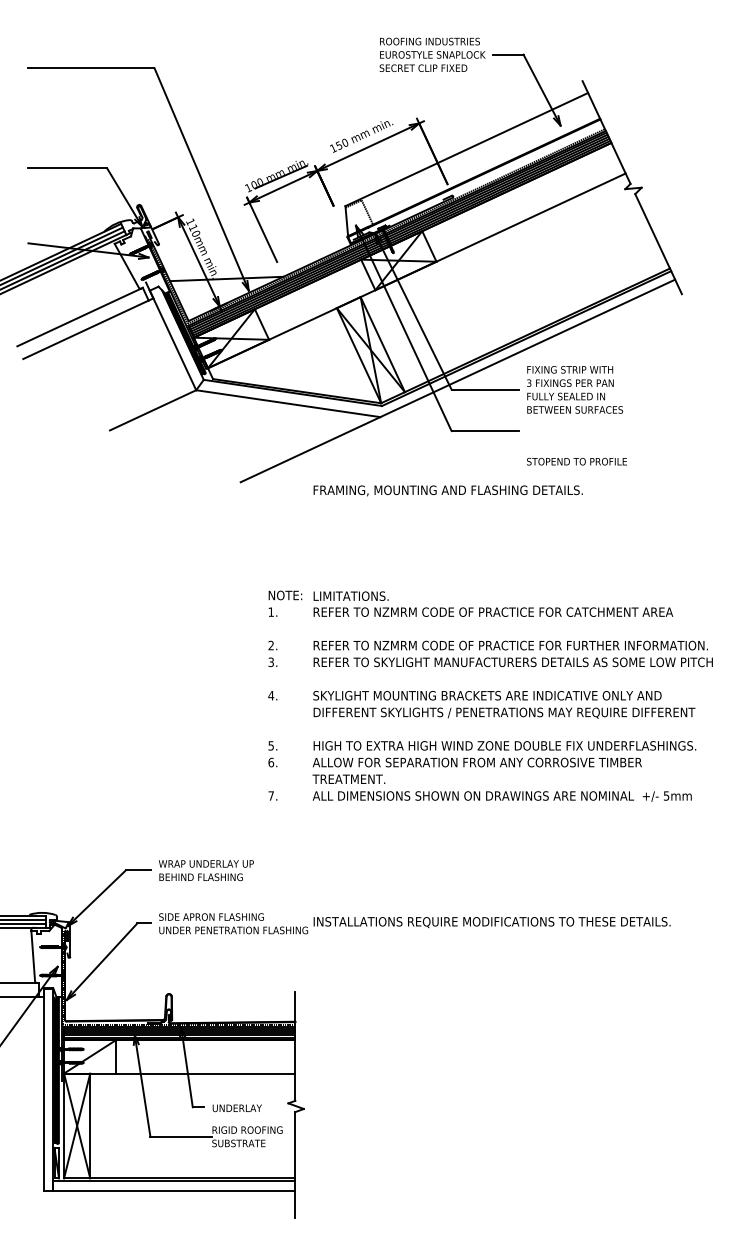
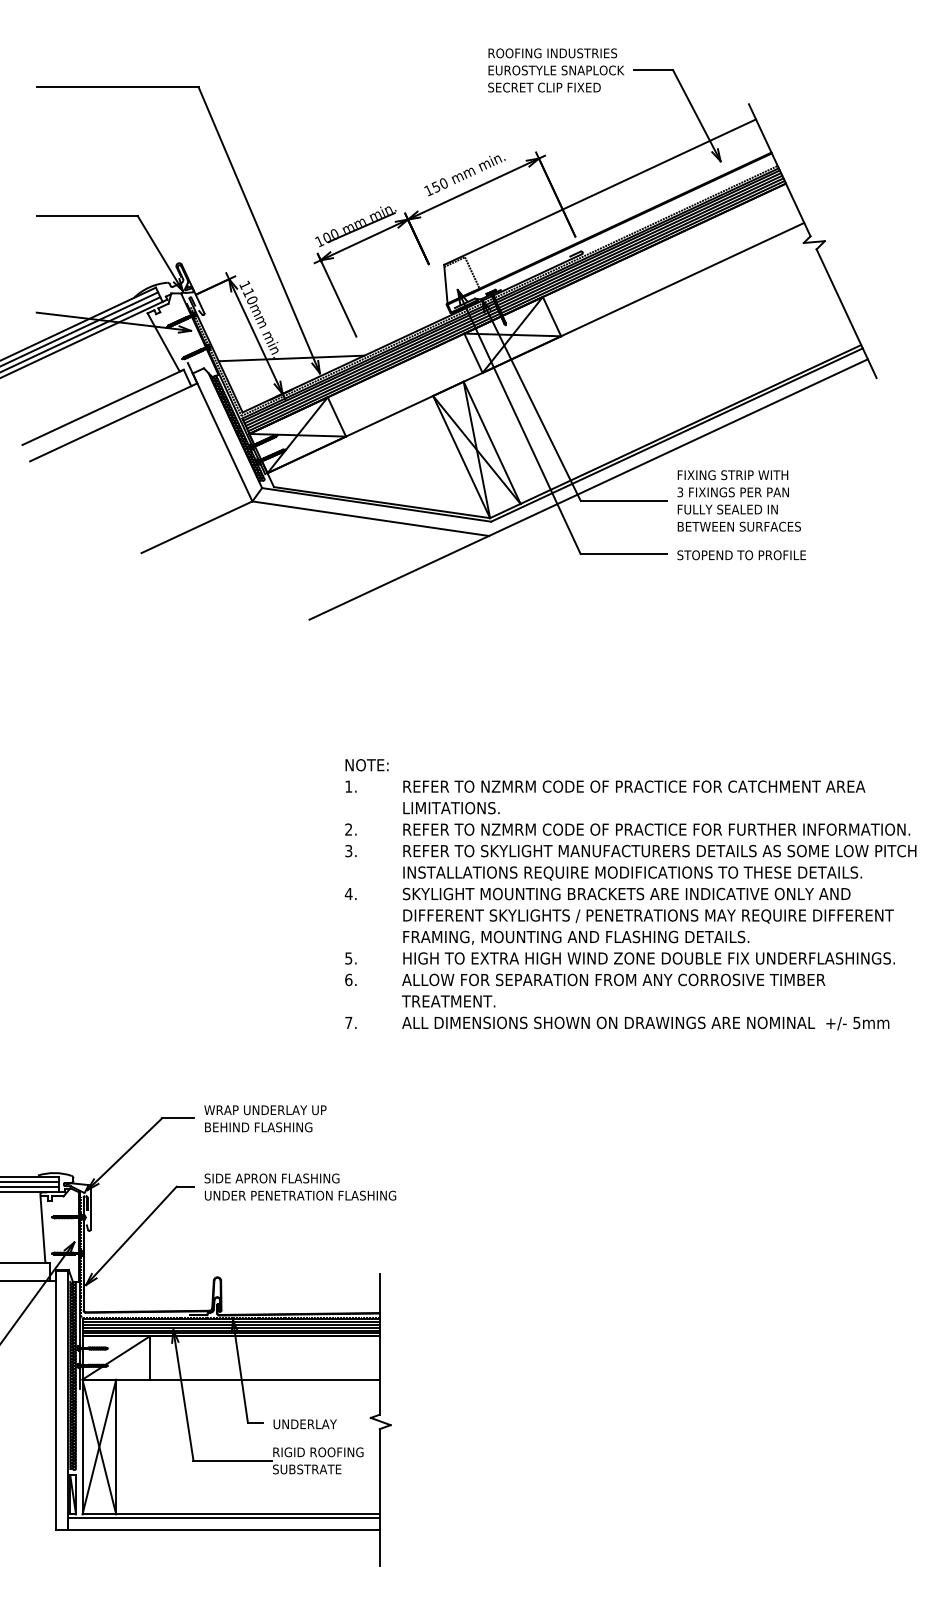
text: (576, 461) -> (741, 555), moved
text: (448, 490) -> (576, 937), moved
text: (351, 596) -> (451, 808), moved
text: (491, 922) -> (632, 873), moved

